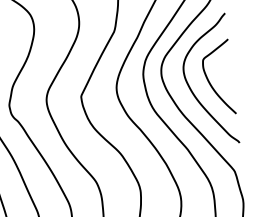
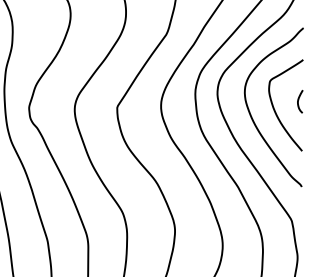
curve: (229, 72) -> (299, 100), added

